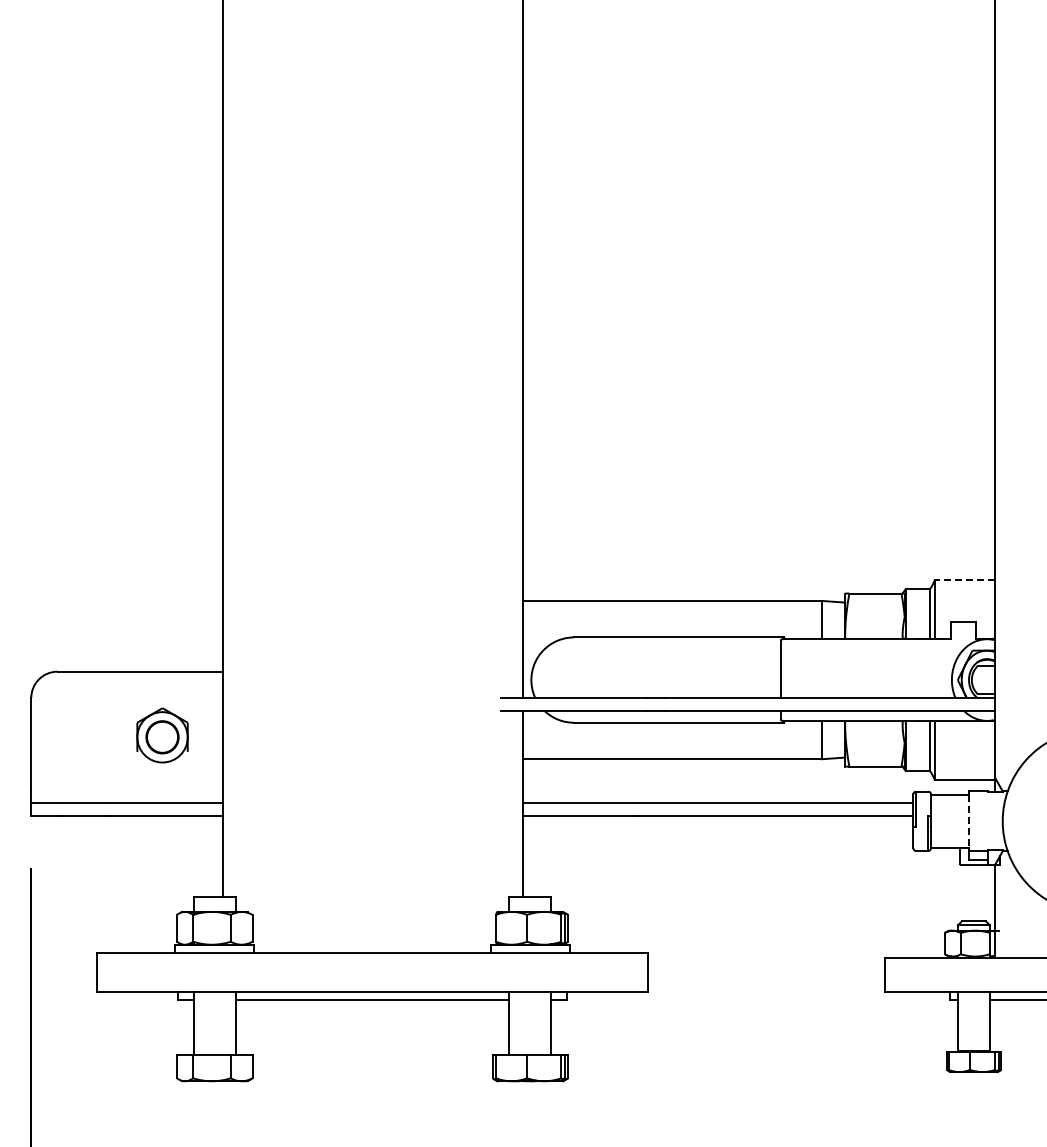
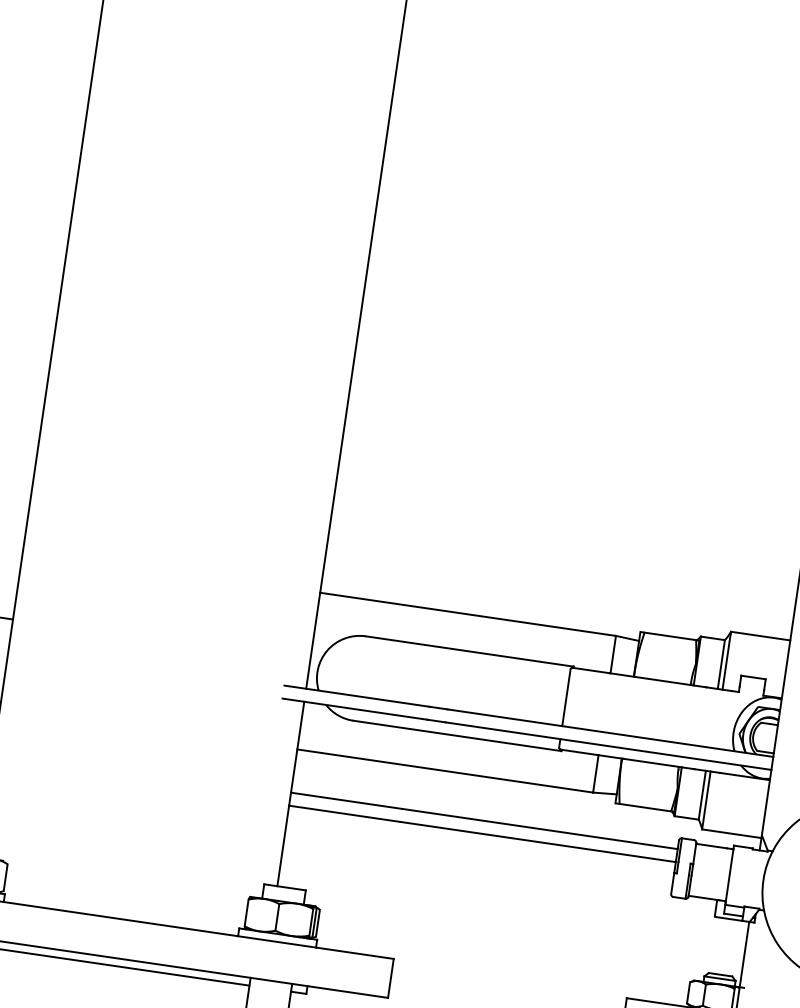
line: (964, 580) -> (760, 636), dashed -> solid
line: (968, 821) -> (729, 875), dashed -> solid

